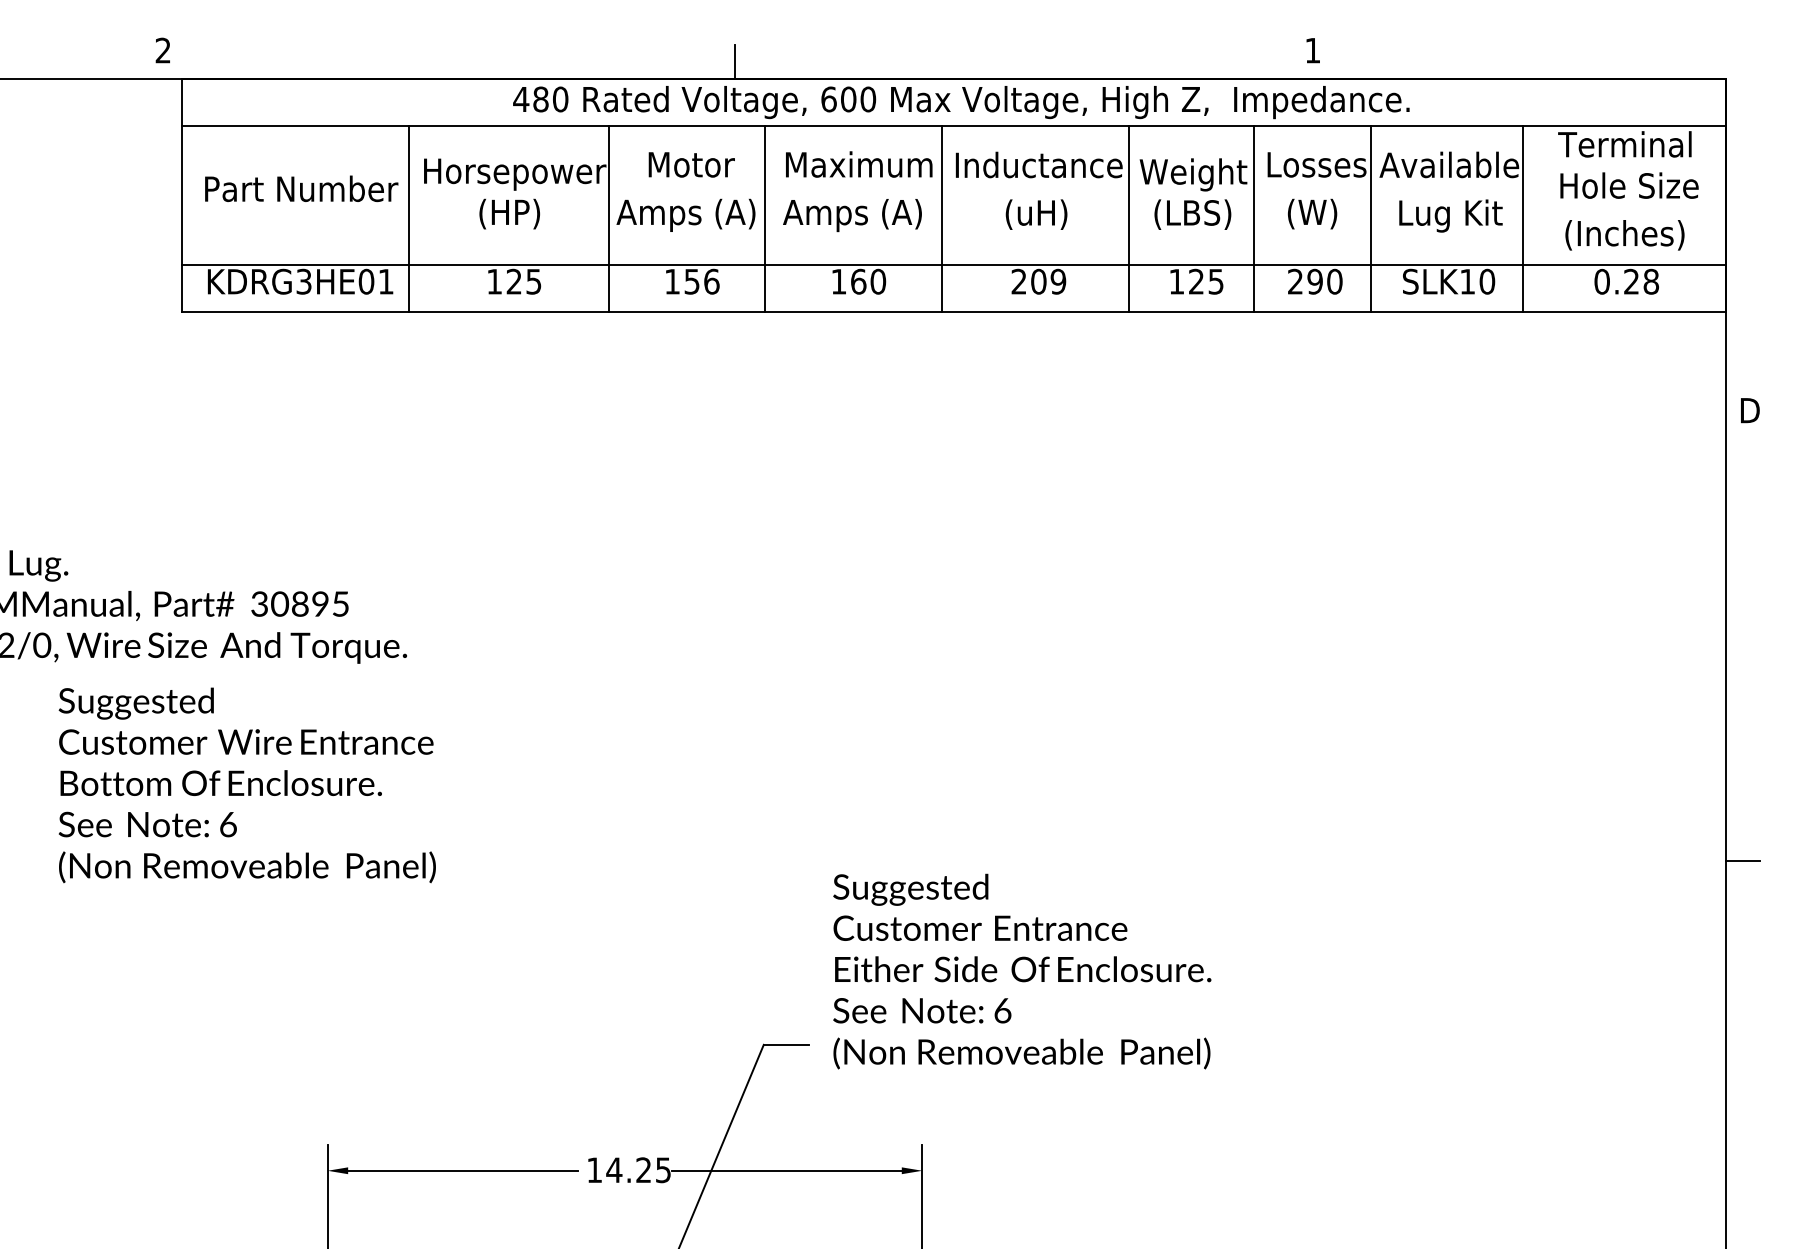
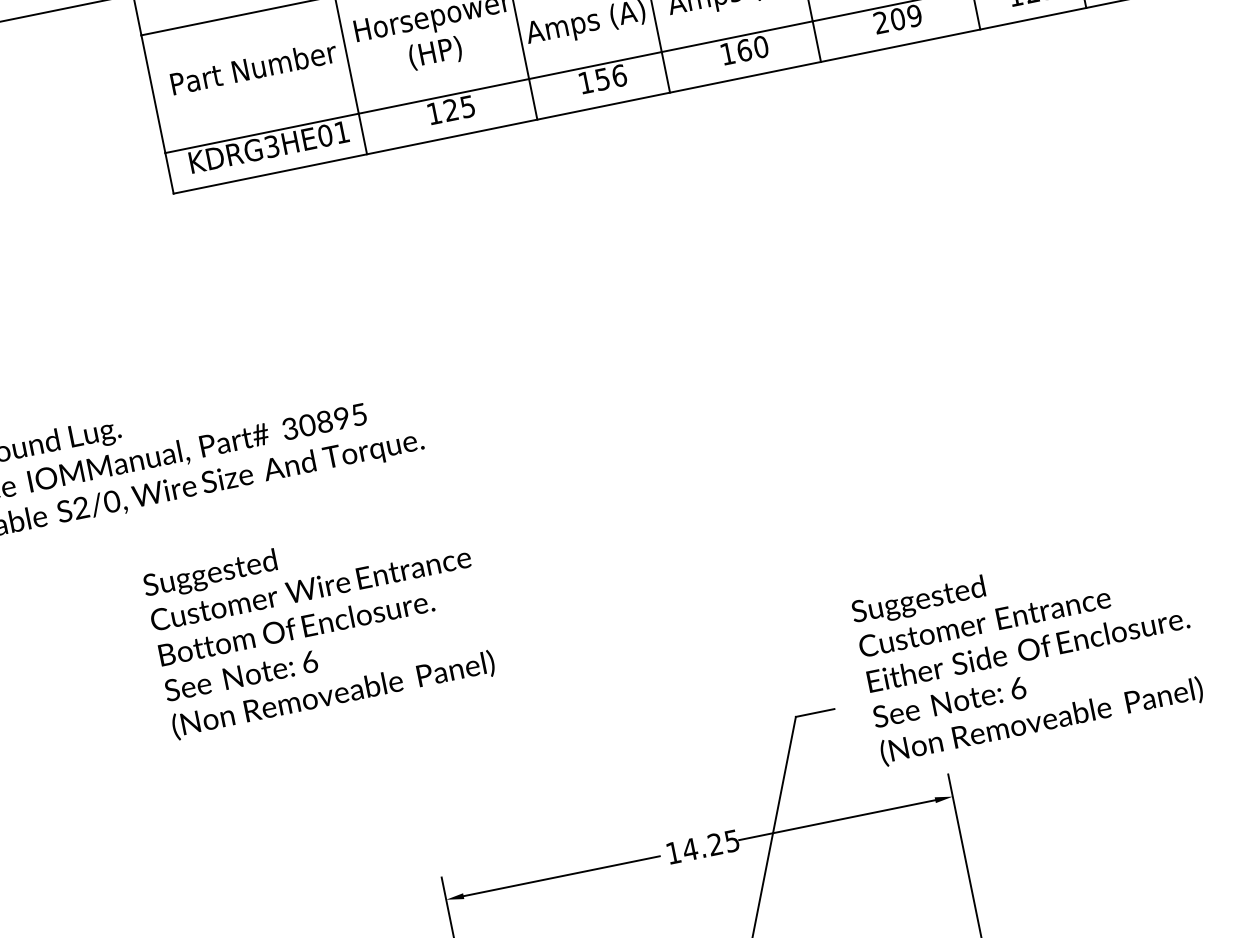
text: (246, 785) -> (318, 625), moved
text: (1022, 971) -> (1028, 651), moved

